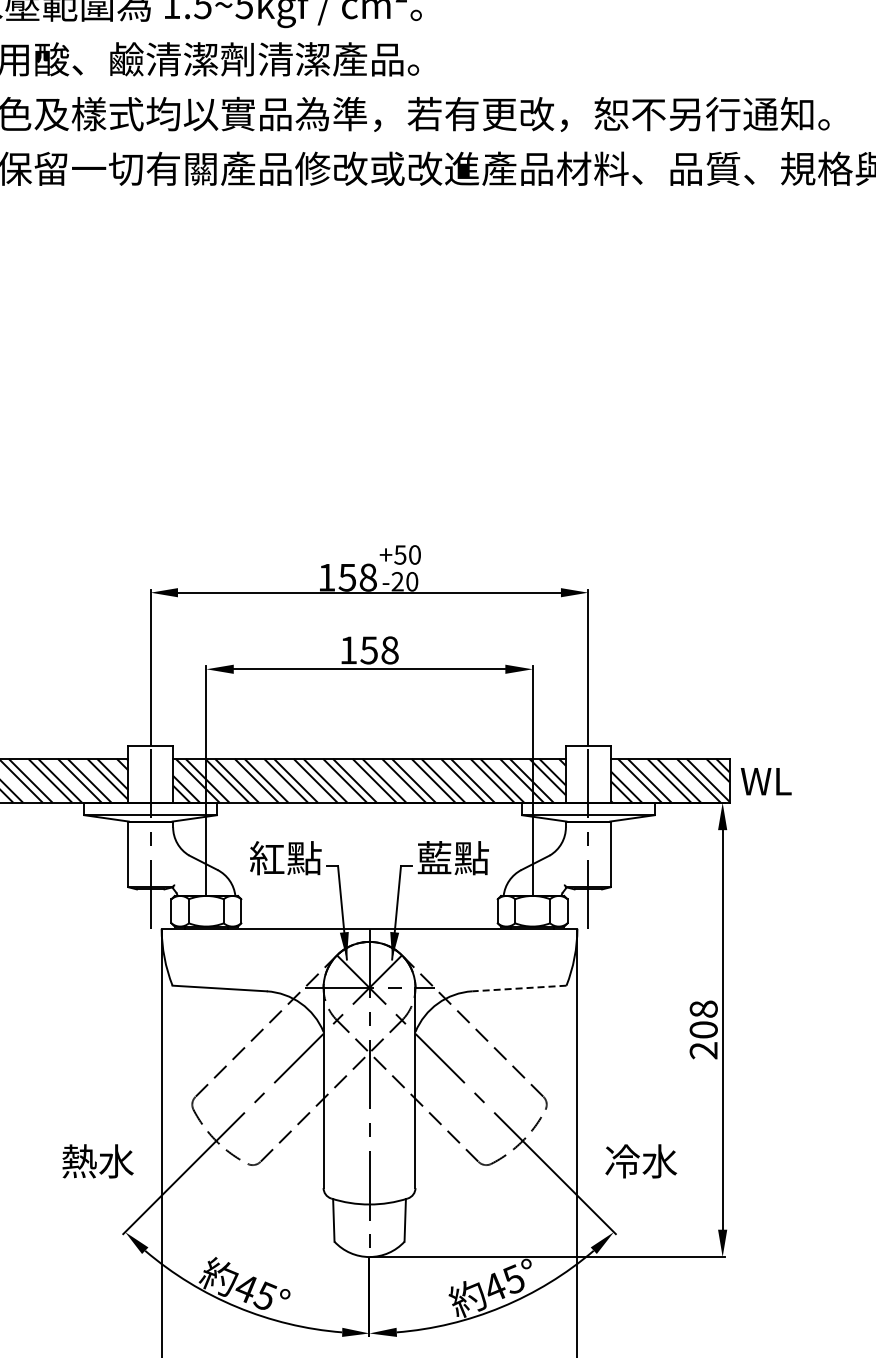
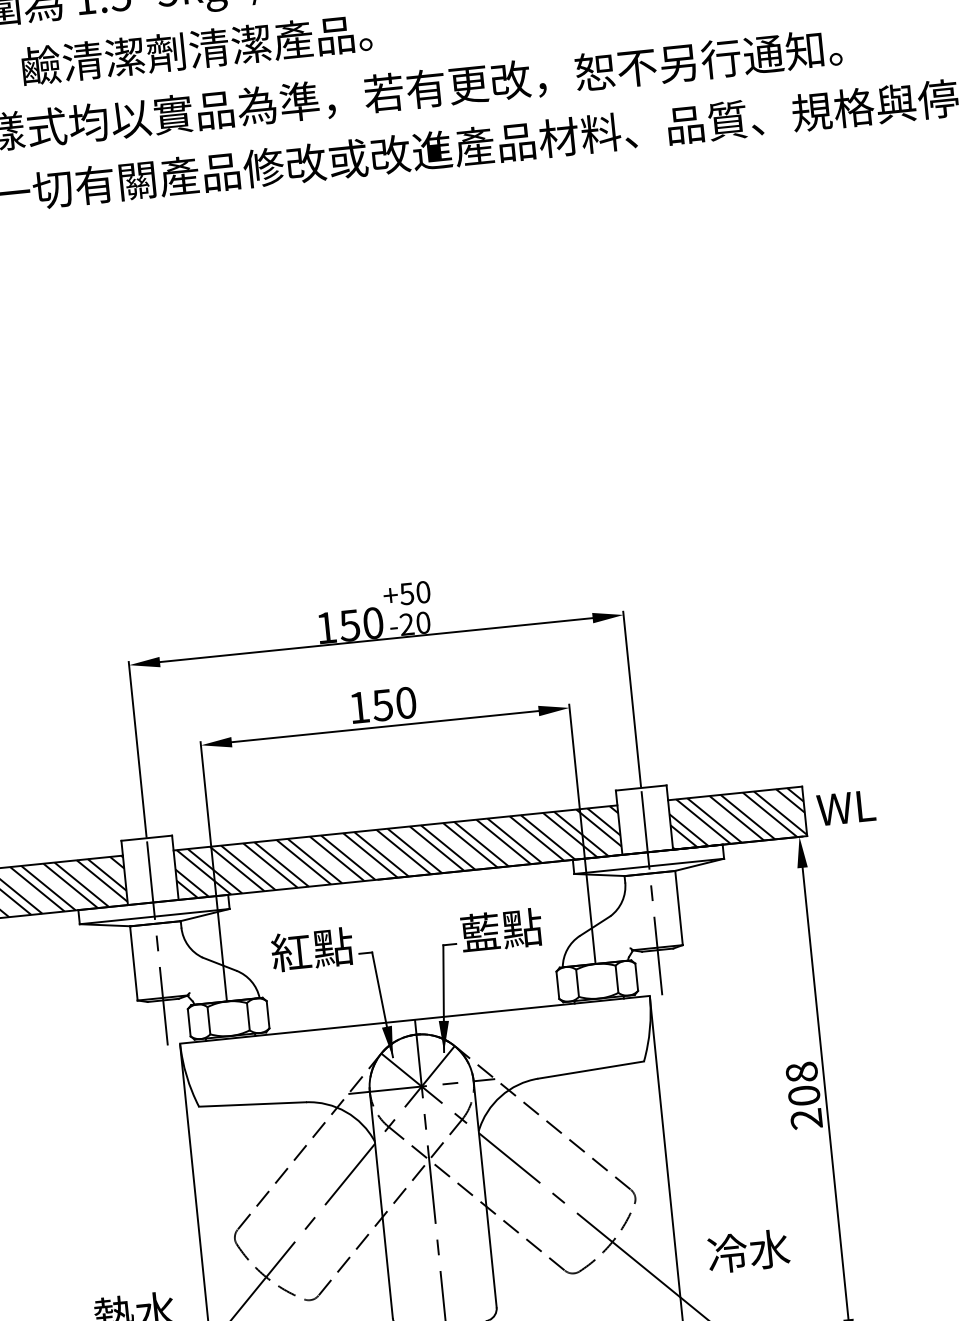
text: (367, 577) -> (372, 623), 158 -> 150
text: (389, 650) -> (405, 703), 158 -> 150
line: (518, 988) -> (590, 1070), dashed -> solid

